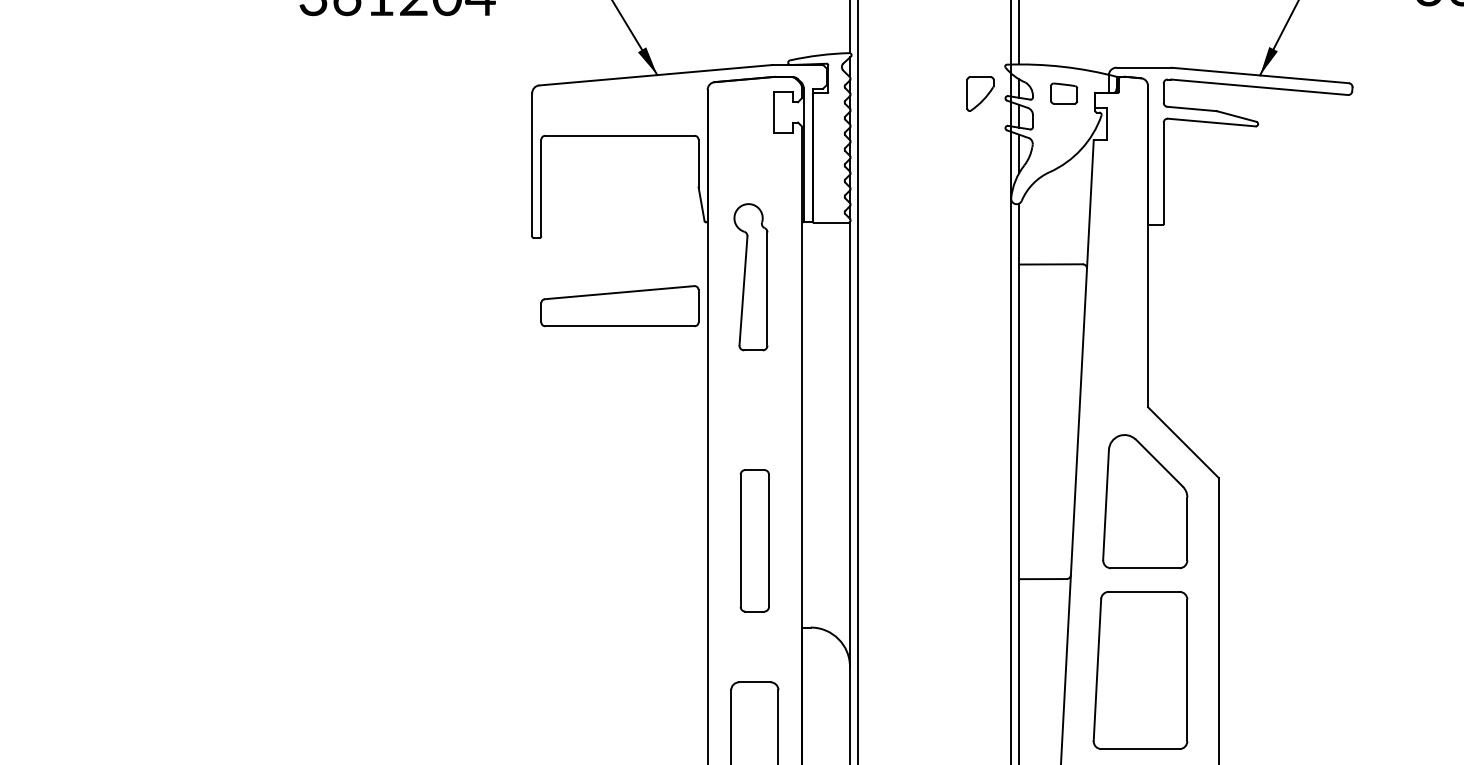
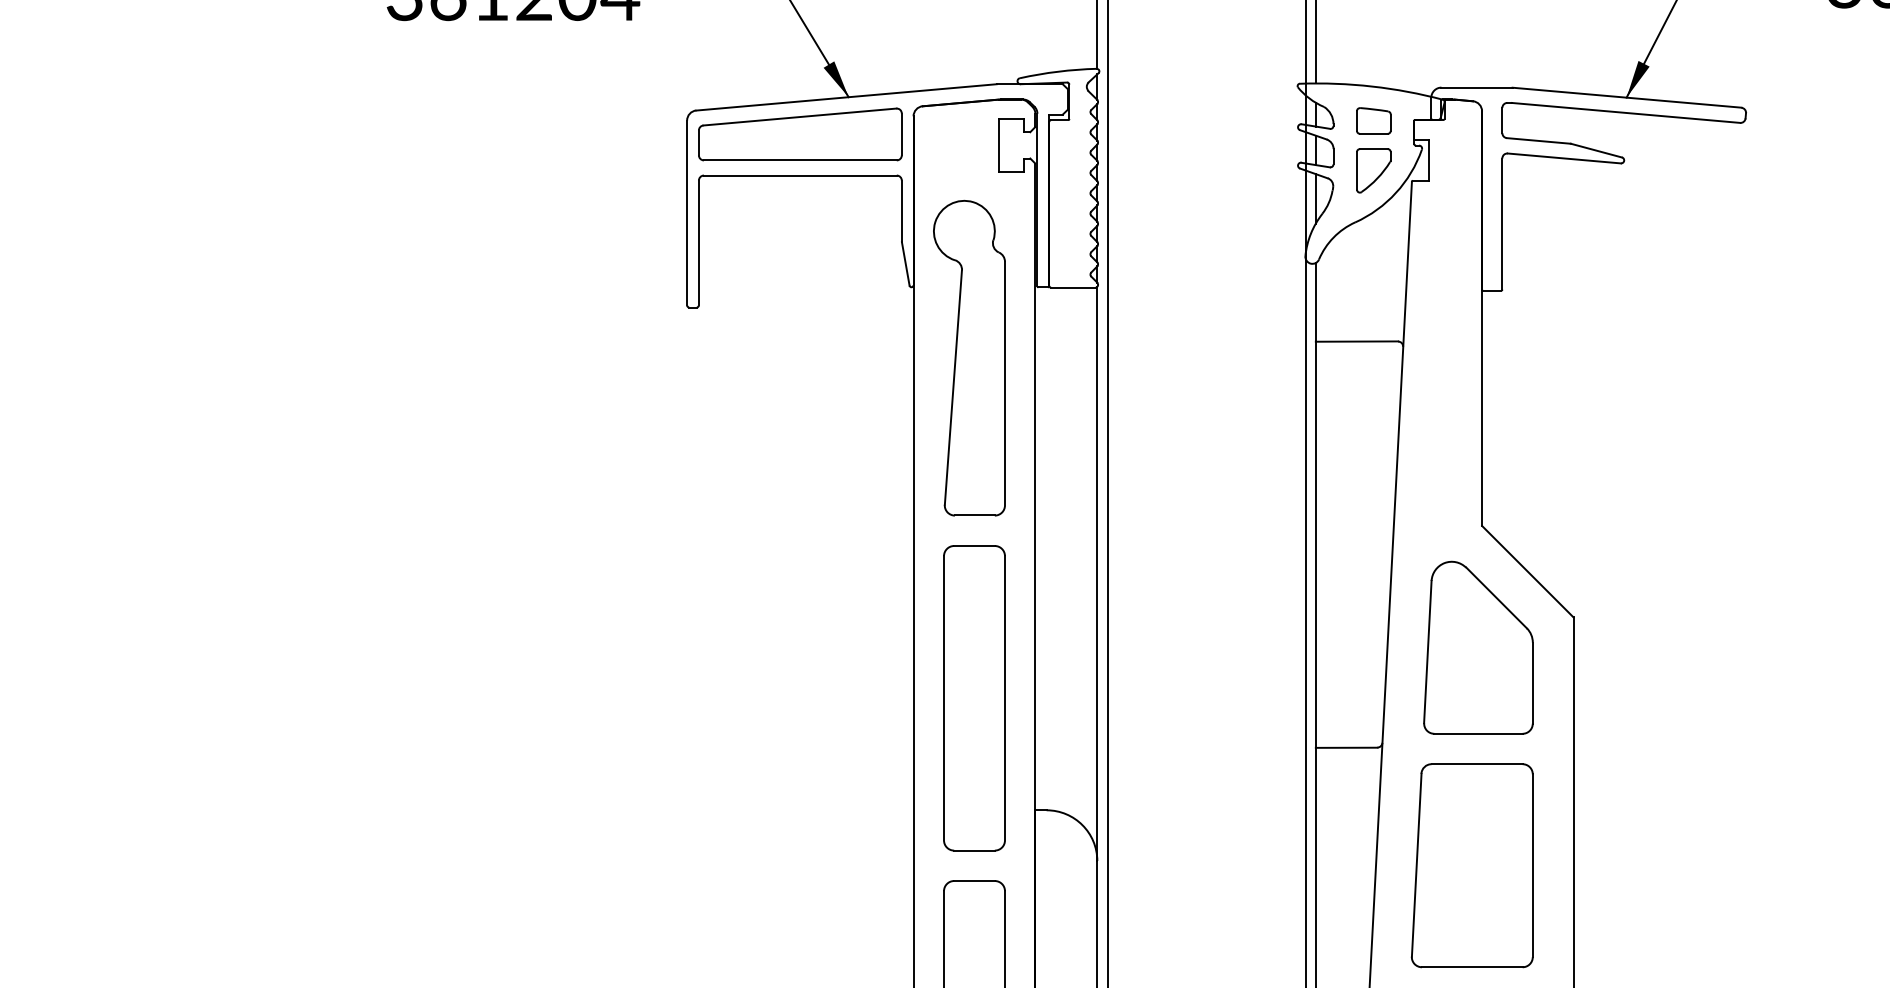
part: (980, 93) -> (1373, 170), moved
part: (750, 276) -> (969, 357), size x1.67
part: (620, 306) -> (800, 134), moved
part: (754, 540) -> (974, 698), size x1.67

